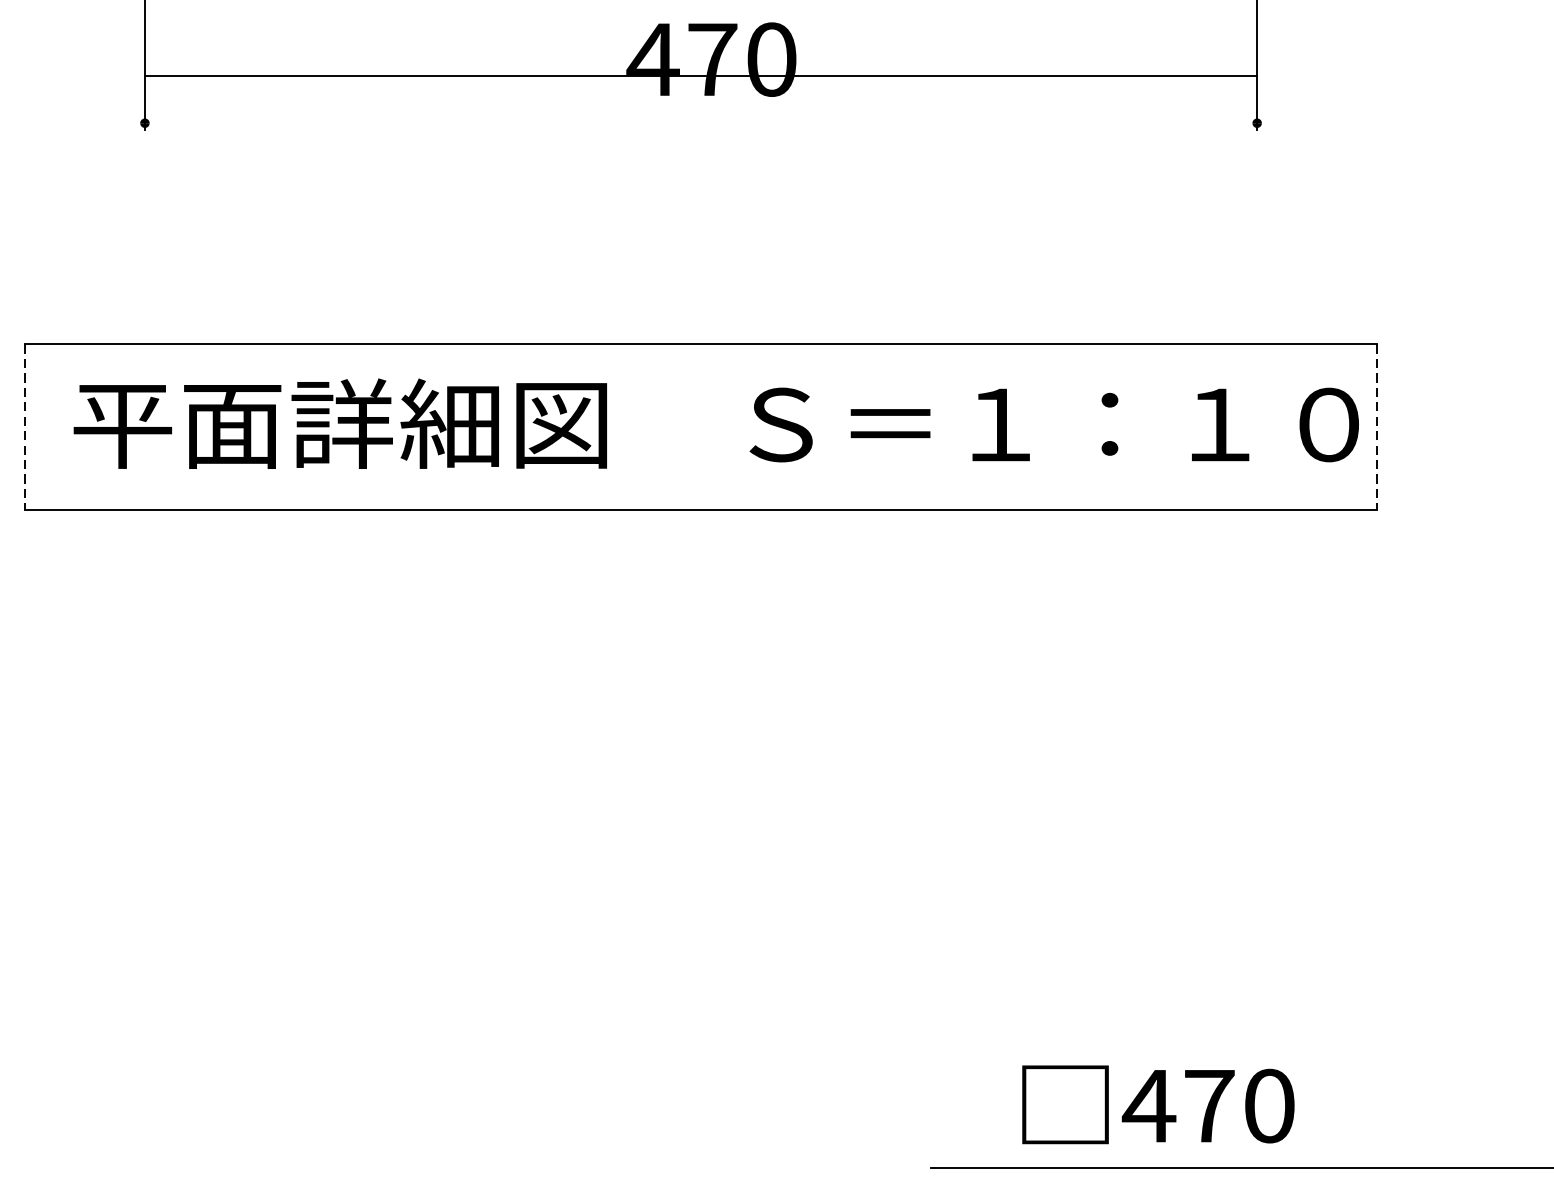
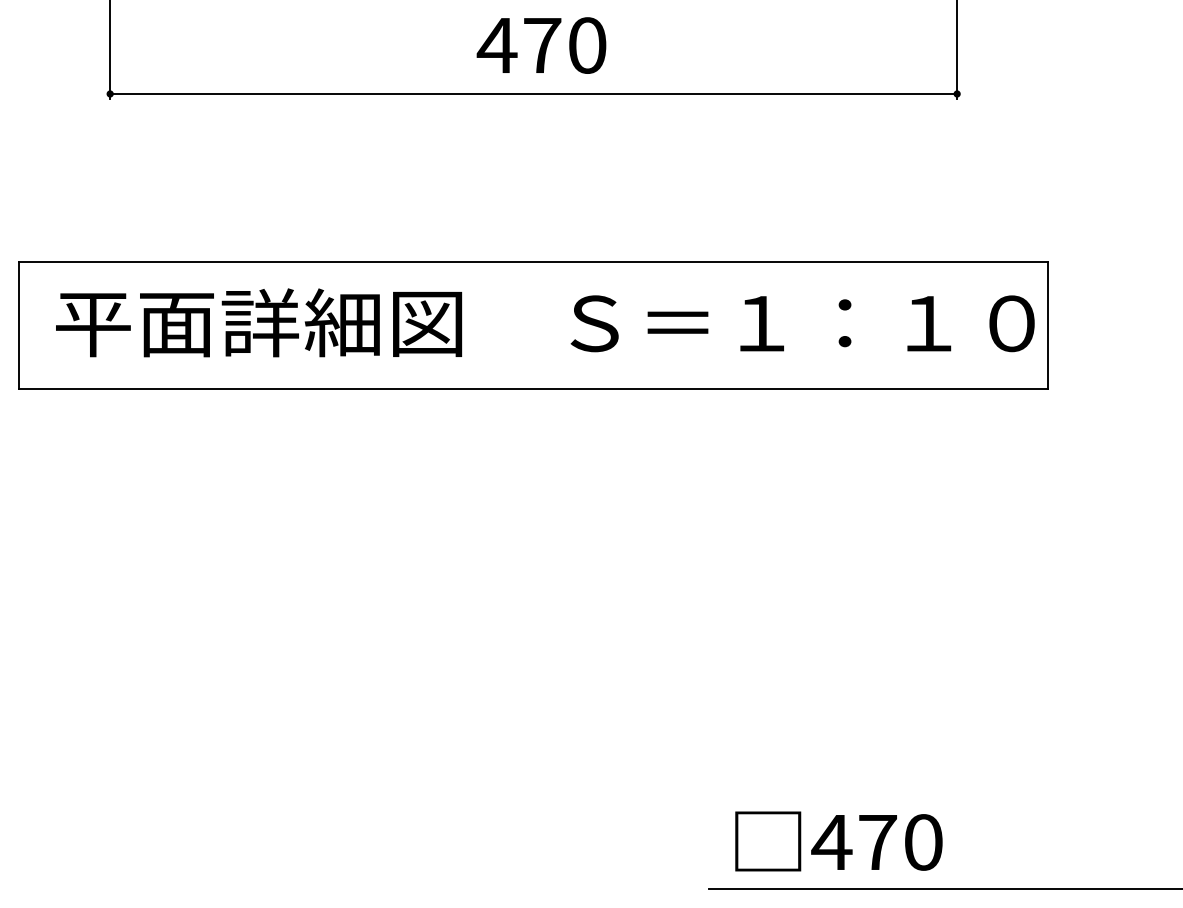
line: (700, 75) -> (533, 93), moved
line: (25, 428) -> (19, 326), dashed -> solid
line: (1377, 428) -> (1048, 326), dashed -> solid
text: (1157, 1104) -> (838, 841), moved

